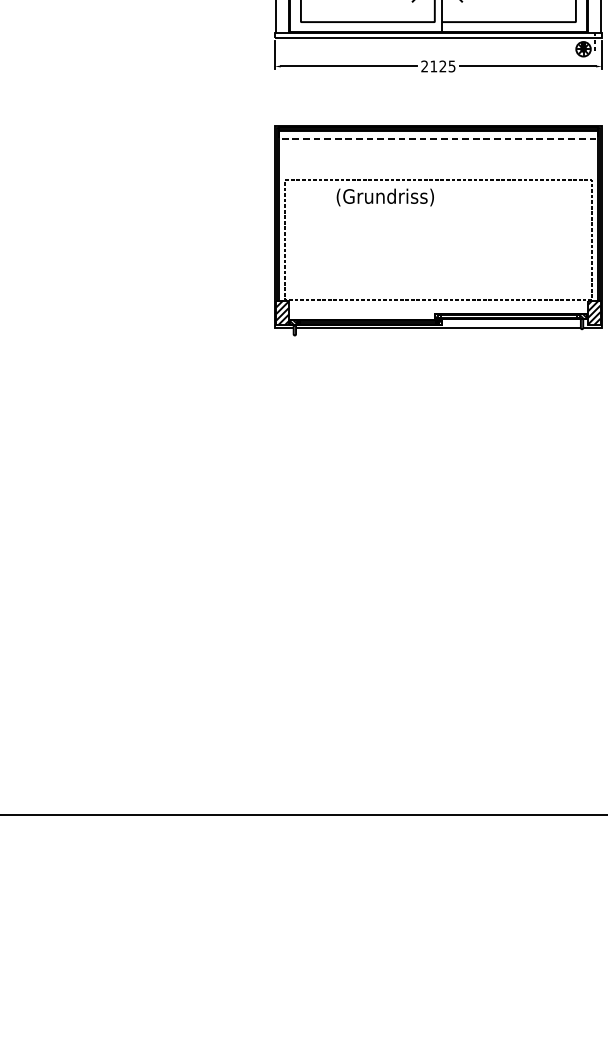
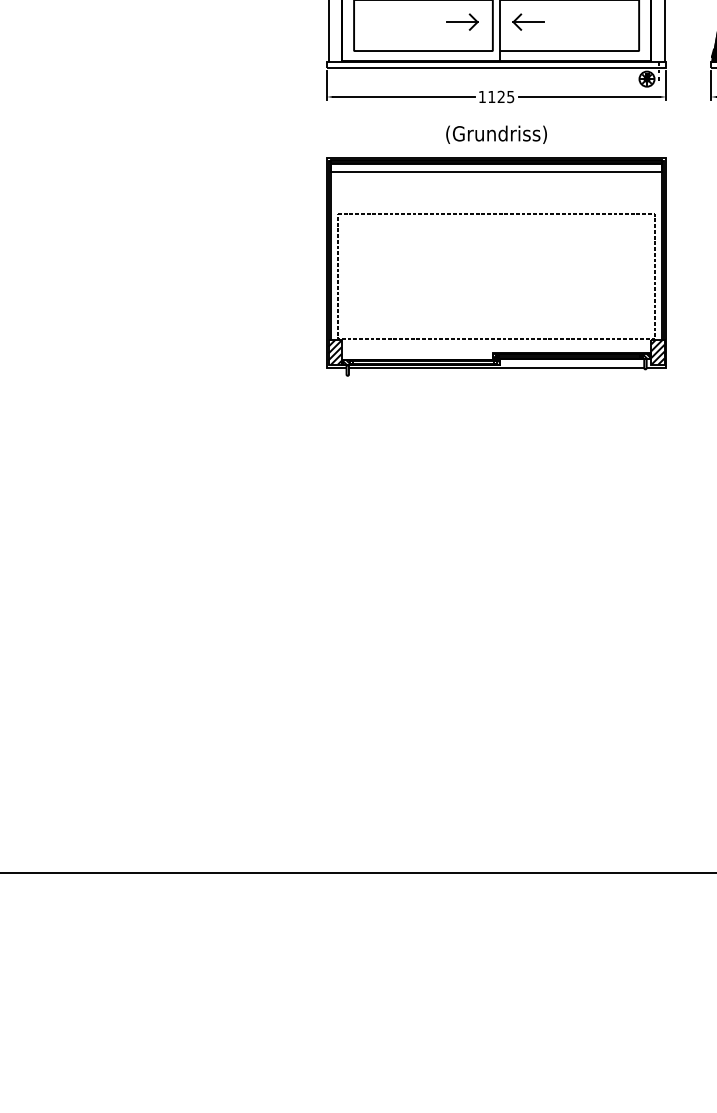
text: (423, 66) -> (481, 96), 2125 -> 1125
line: (439, 139) -> (497, 172), dashed -> solid
text: (385, 197) -> (496, 134), moved

